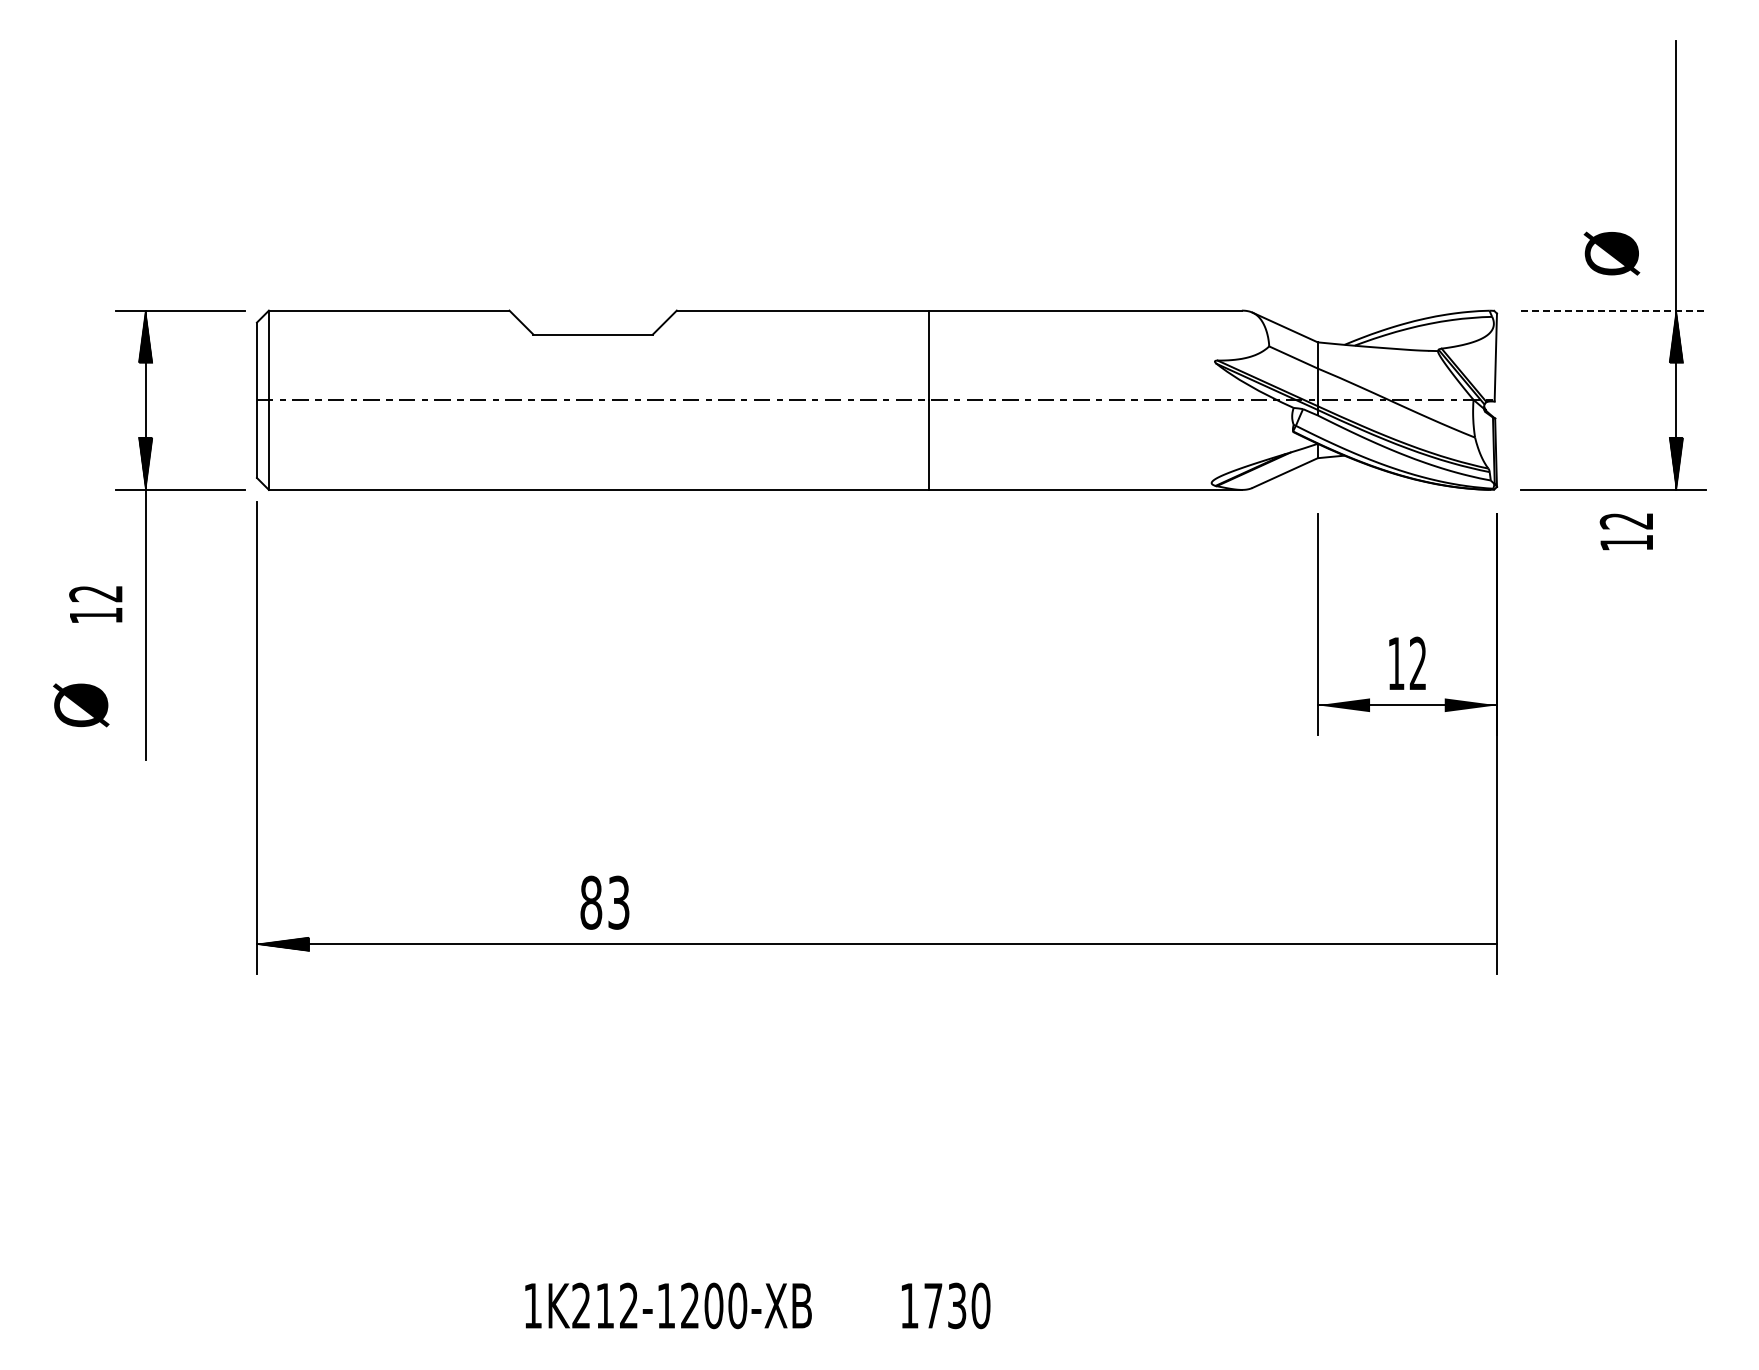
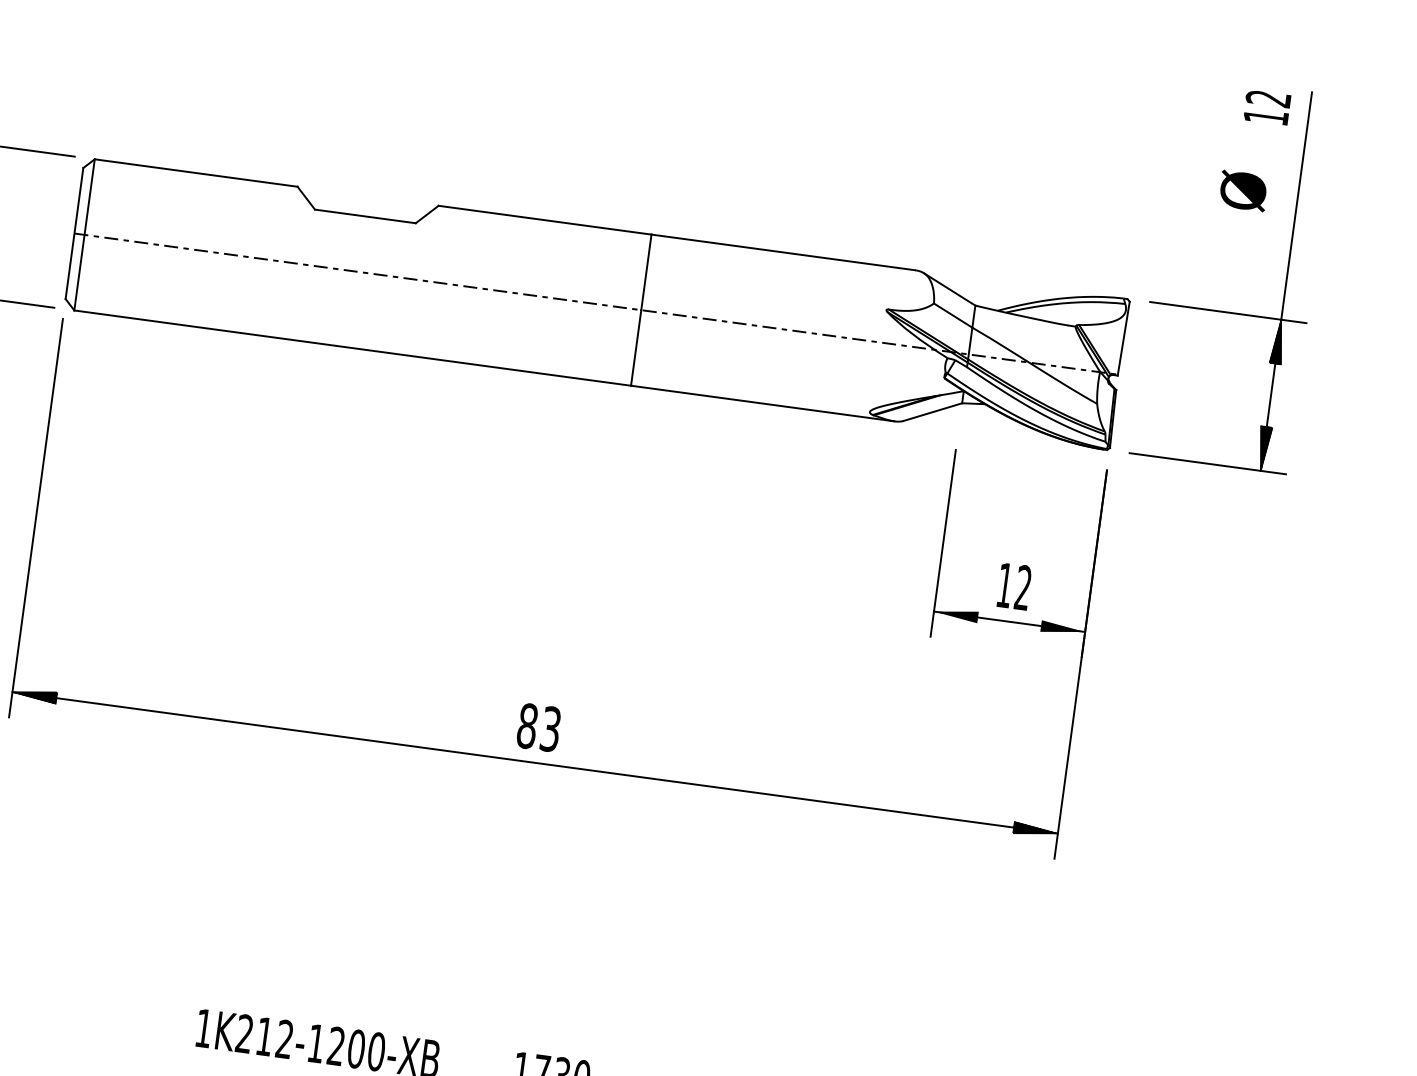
text: (1611, 253) -> (1243, 190), moved
line: (1613, 310) -> (1228, 312), dashed -> solid
text: (1625, 531) -> (1266, 107), moved
text: (604, 902) -> (538, 727), moved
hatch: (1470, 944) -> (1035, 830), added

